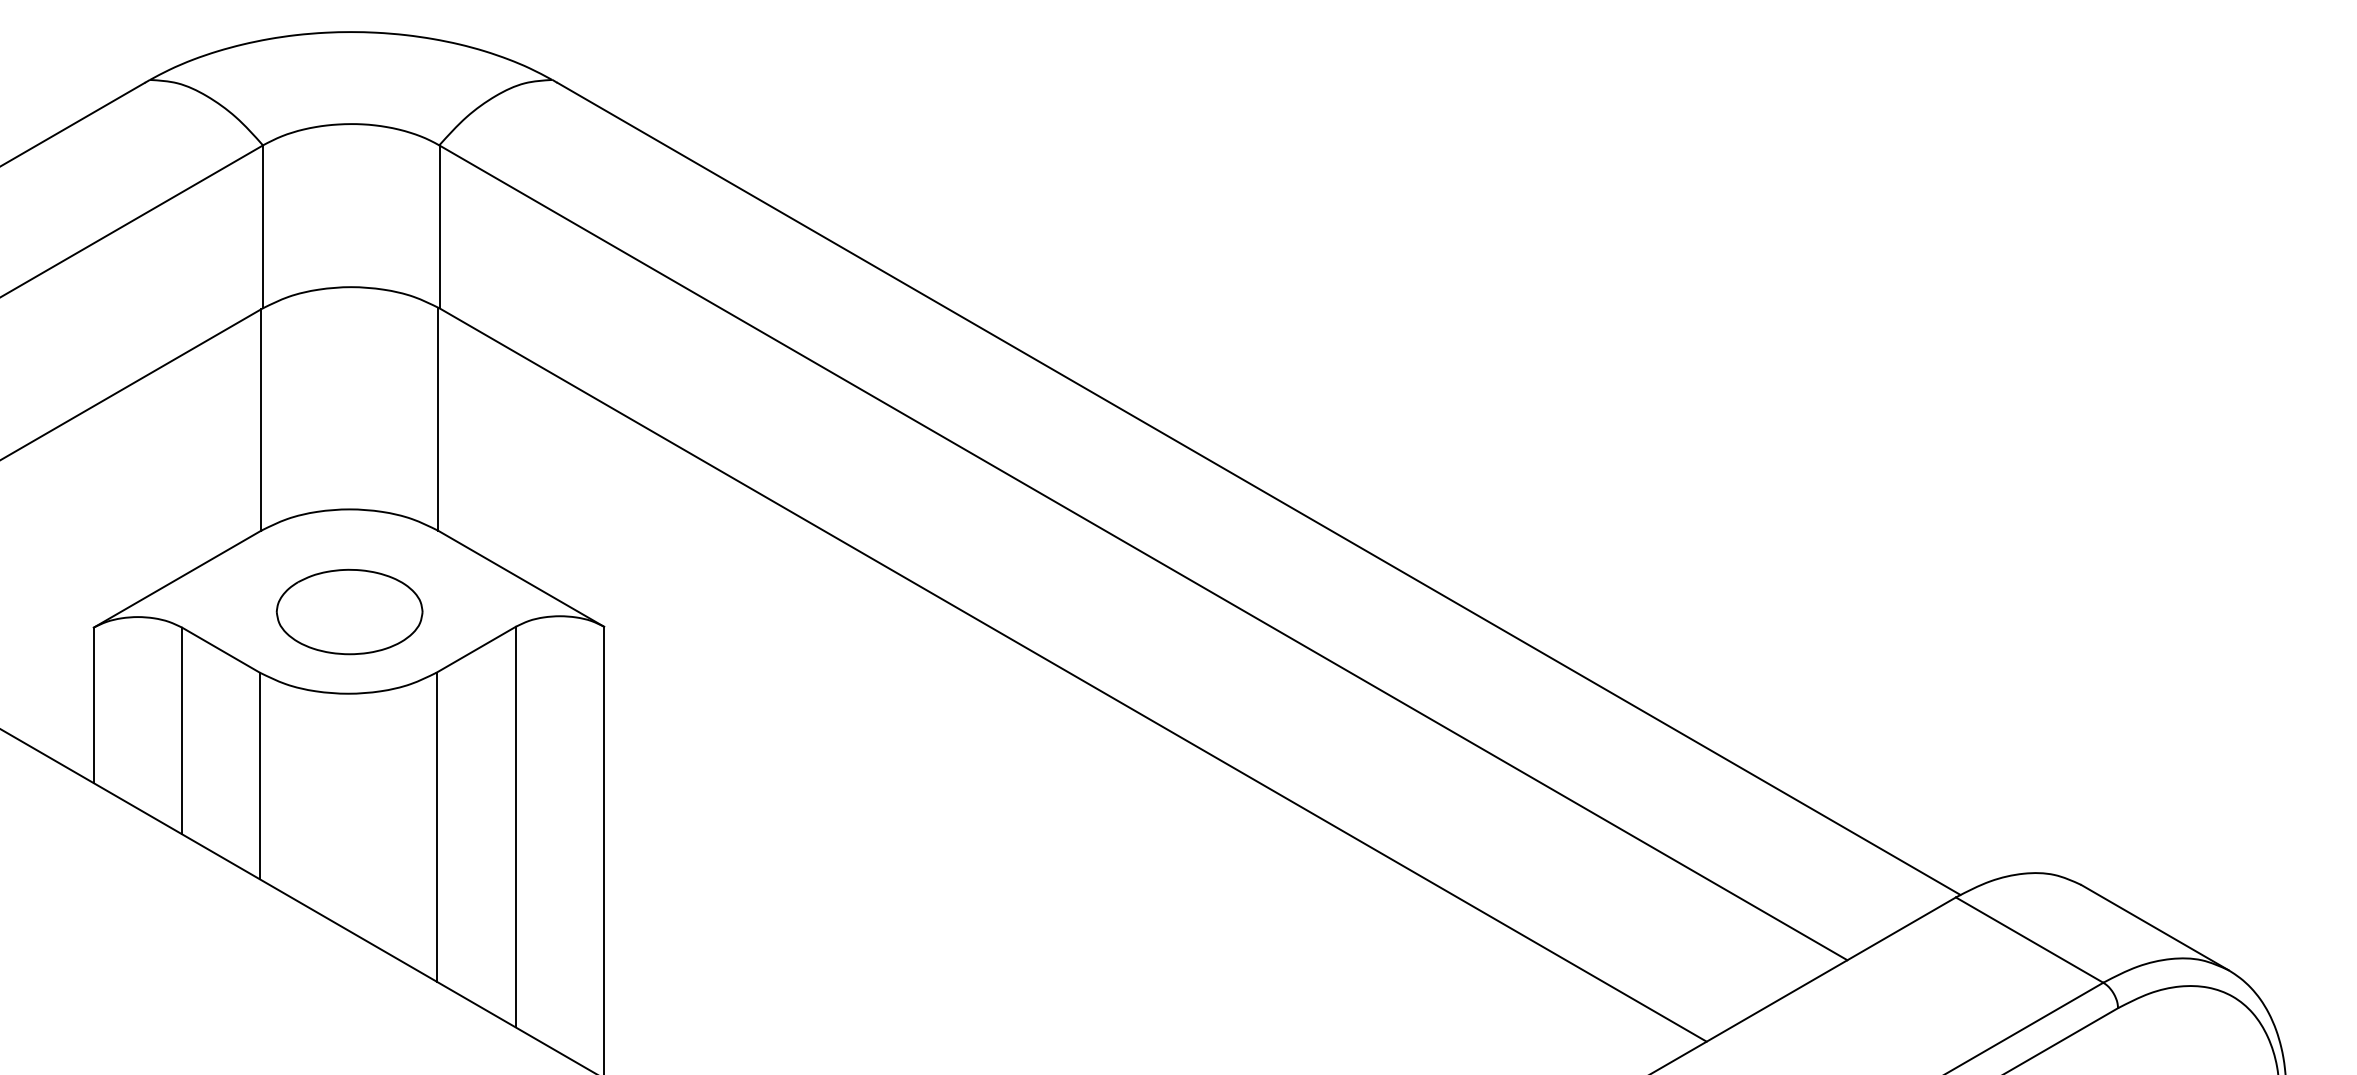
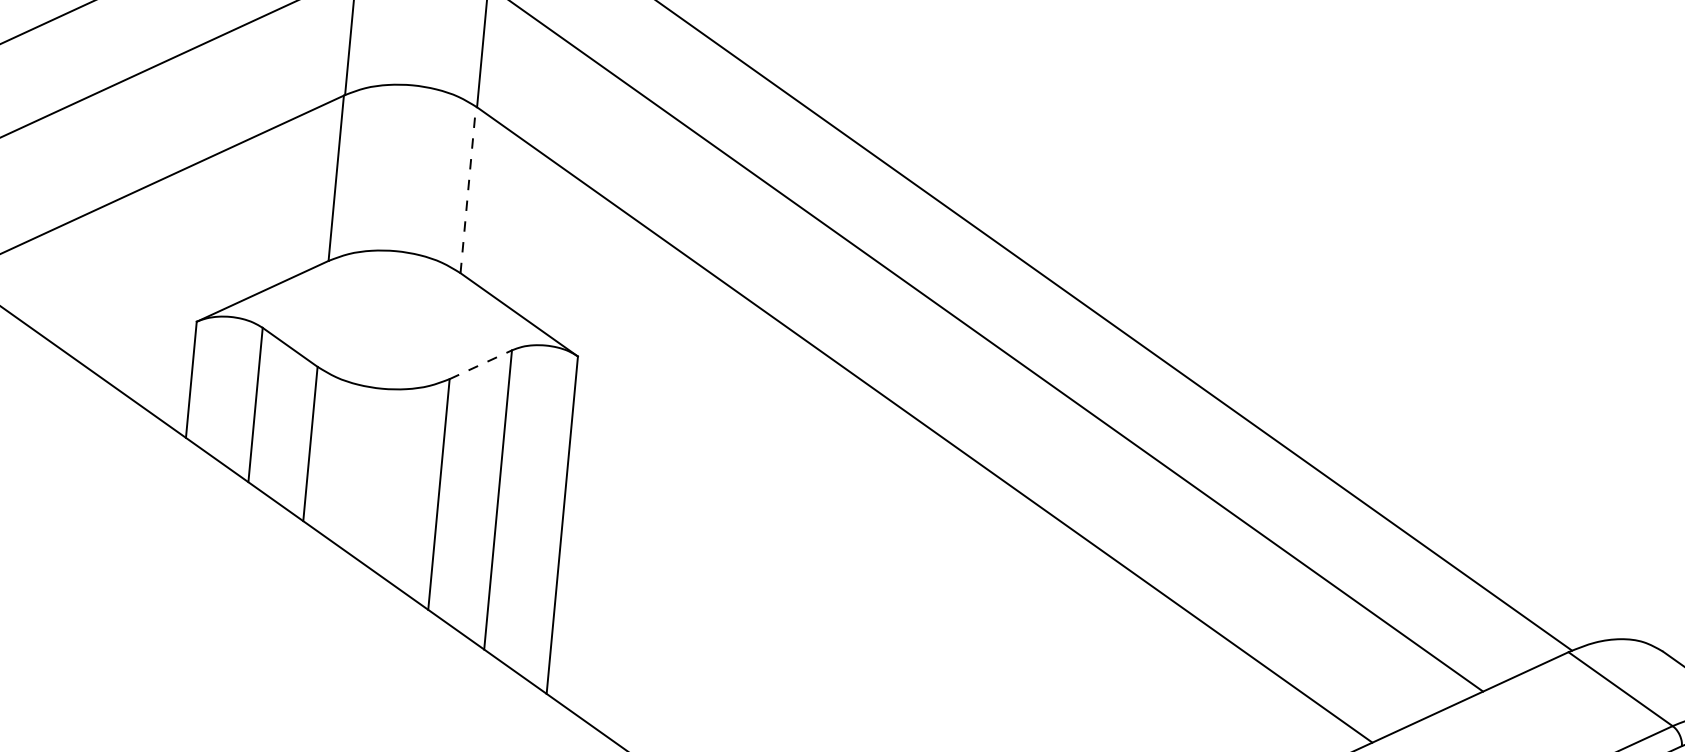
line: (438, 419) -> (468, 190), solid -> dashed
part: (349, 611) -> (388, 327), removed
line: (476, 649) -> (481, 364), solid -> dashed

